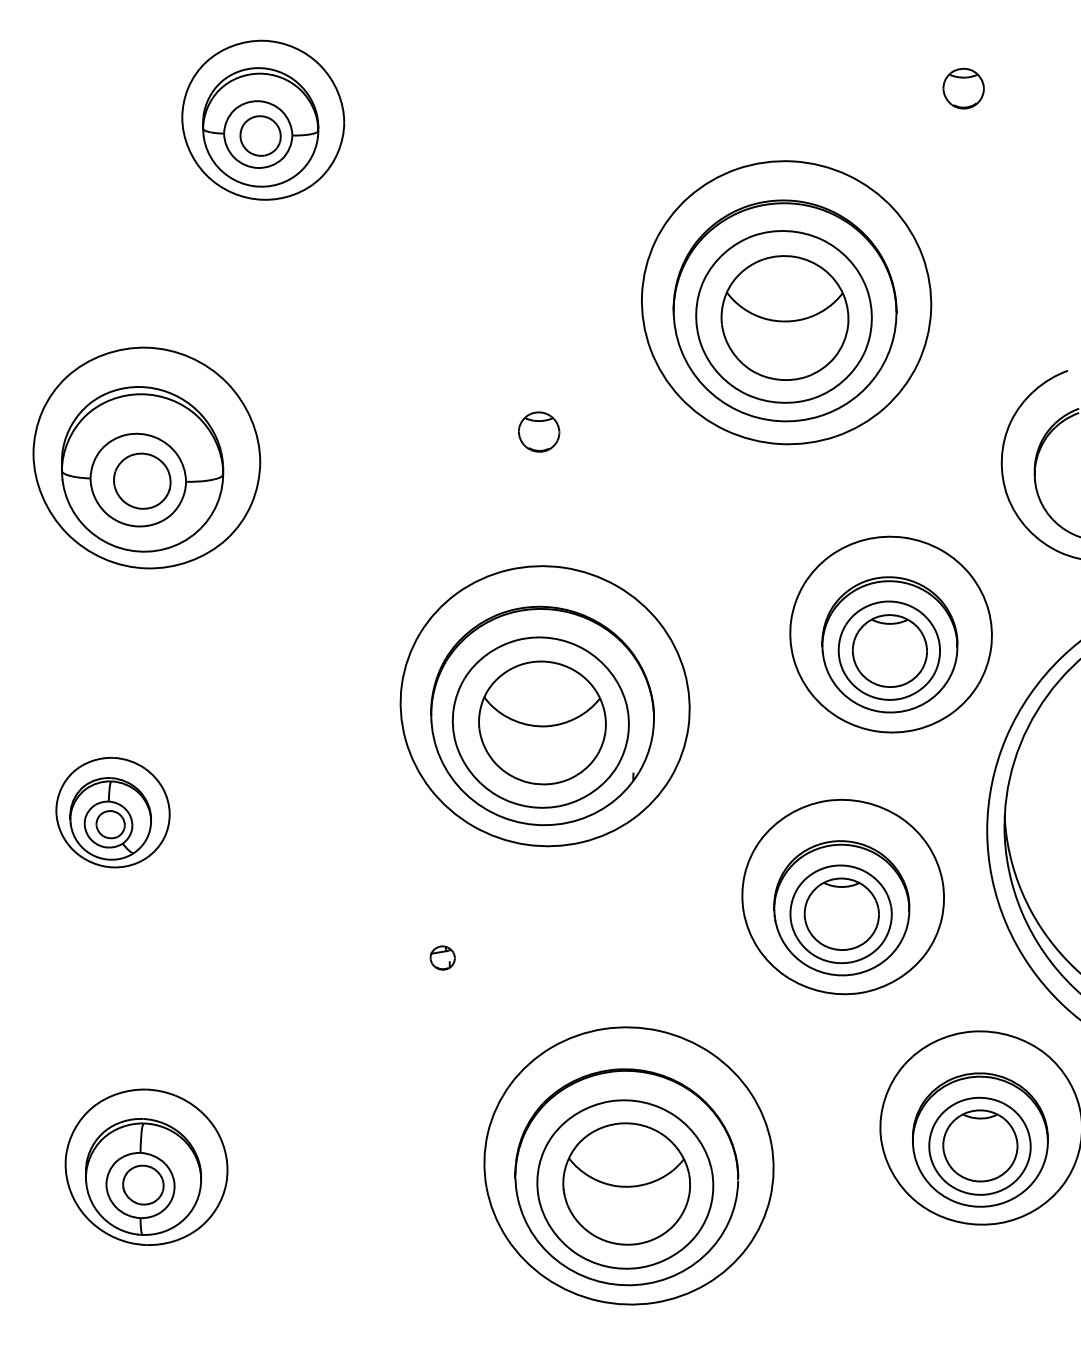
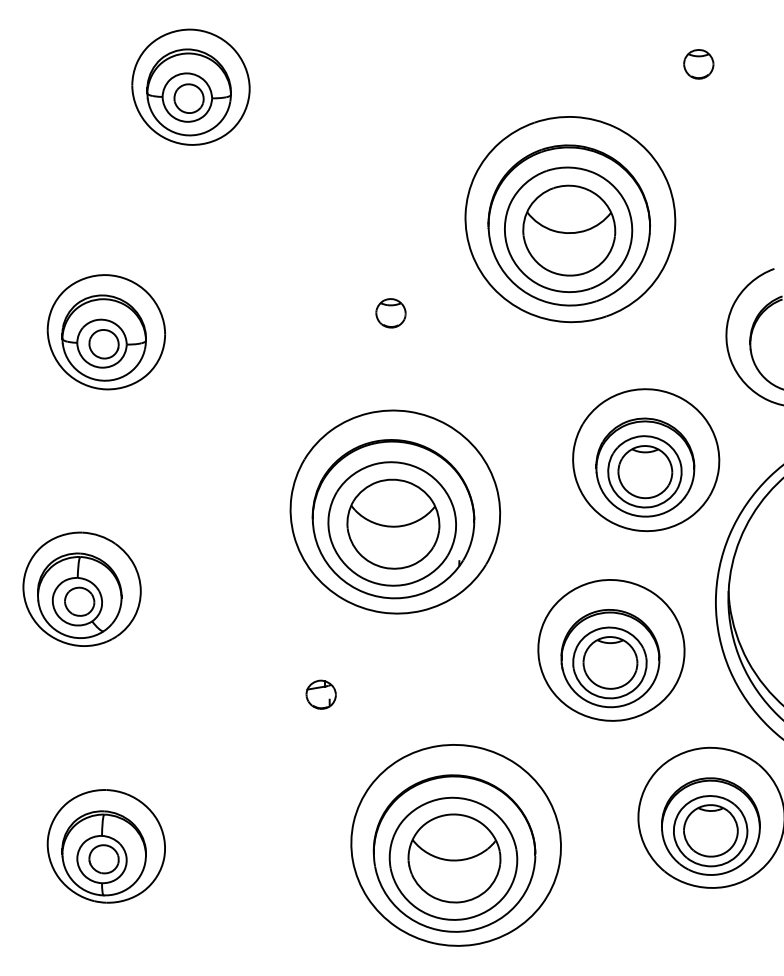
part: (145, 458) -> (105, 332), size x0.71
part: (112, 811) -> (81, 588), size x1.43
part: (441, 957) -> (320, 694), size x1.67

